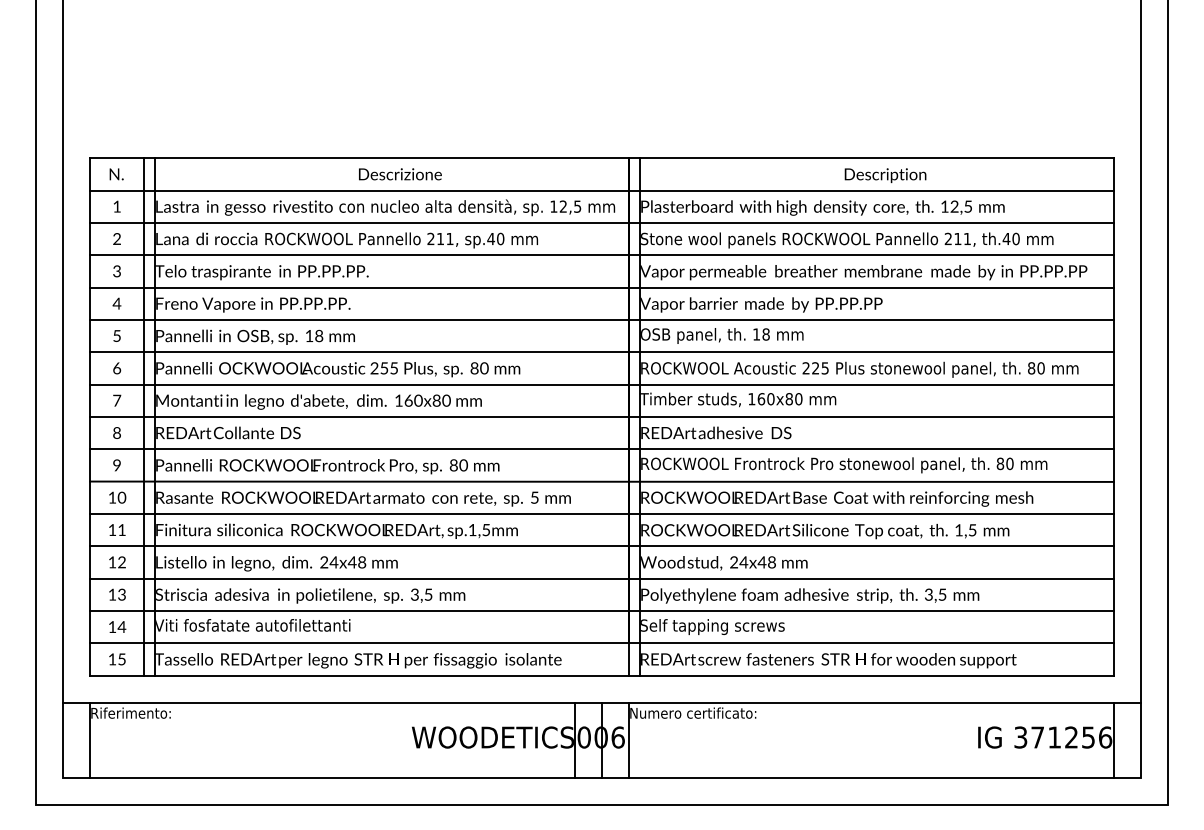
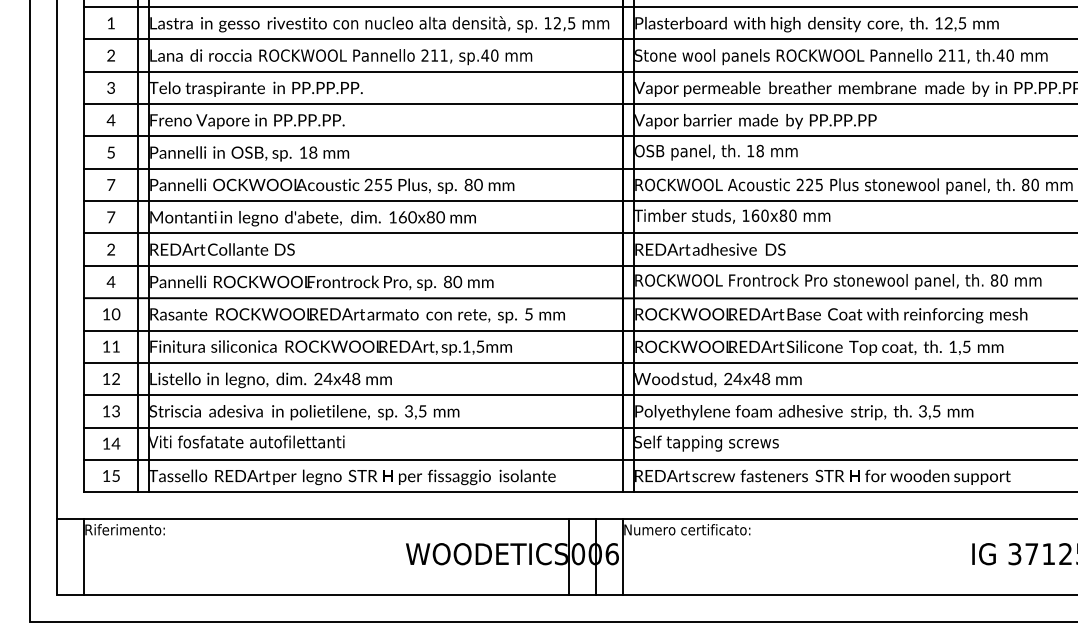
text: (117, 368) -> (111, 185), 6 -> 7
text: (116, 433) -> (110, 250), 8 -> 2
text: (116, 465) -> (110, 282), 9 -> 4

